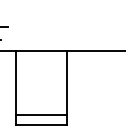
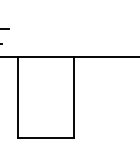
line: (40, 115) -> (45, 127), removed

